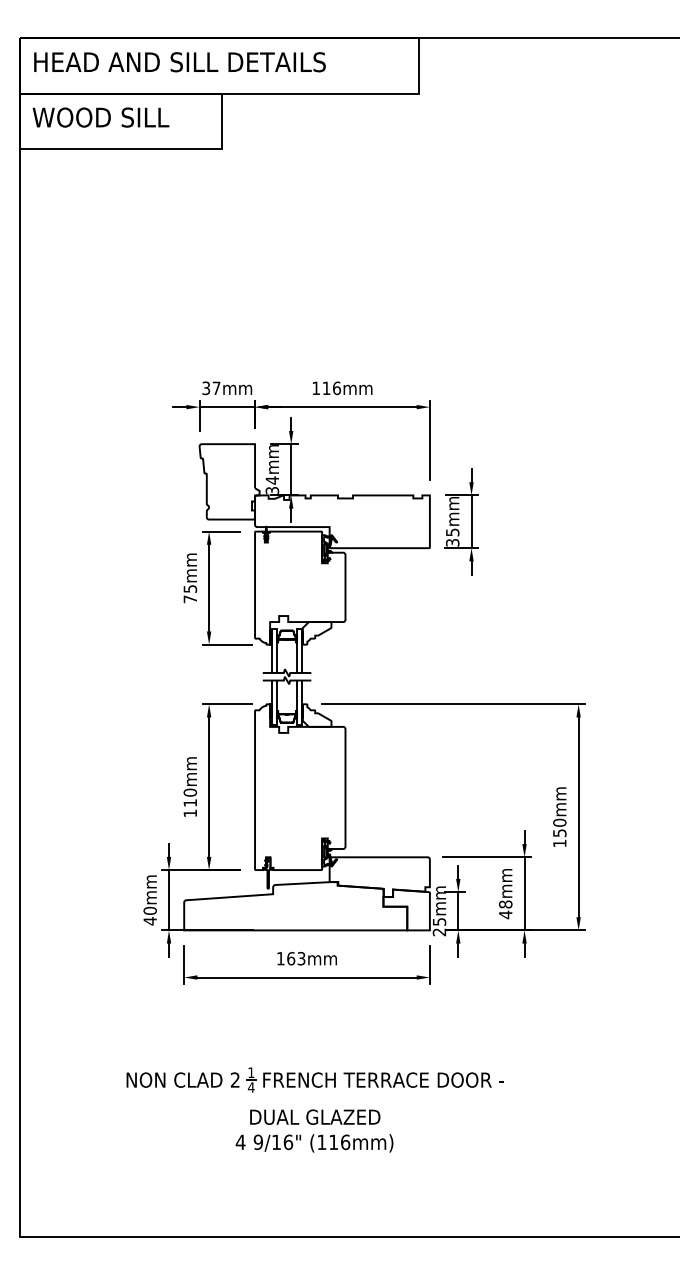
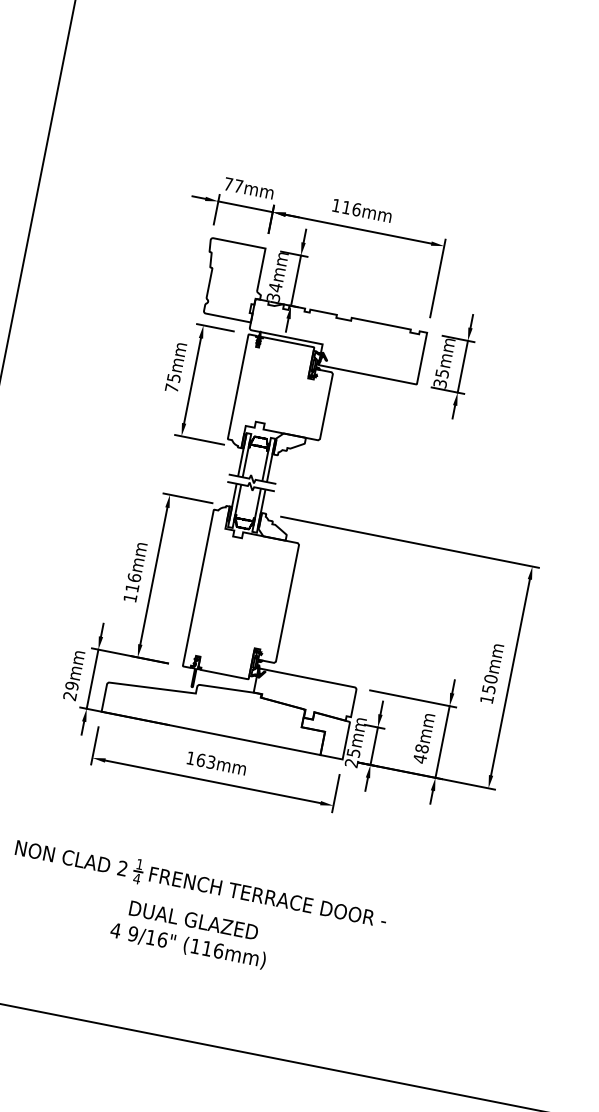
text: (206, 388) -> (228, 184), 37mm -> 77mm
text: (189, 792) -> (133, 577), 110mm -> 116mm
text: (149, 916) -> (70, 691), 40mm -> 29mm

